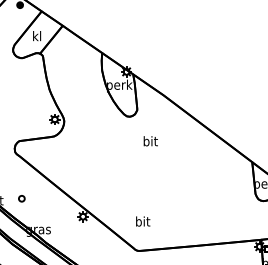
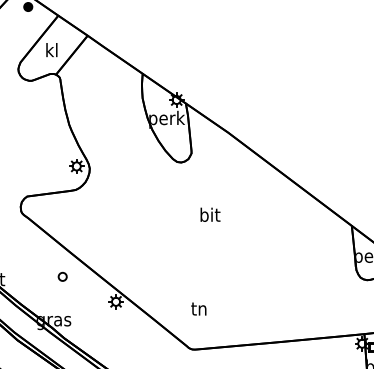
text: (150, 141) -> (210, 215), moved
part: (21, 198) -> (62, 276), moved
text: (143, 221) -> (200, 308), bit -> tn

